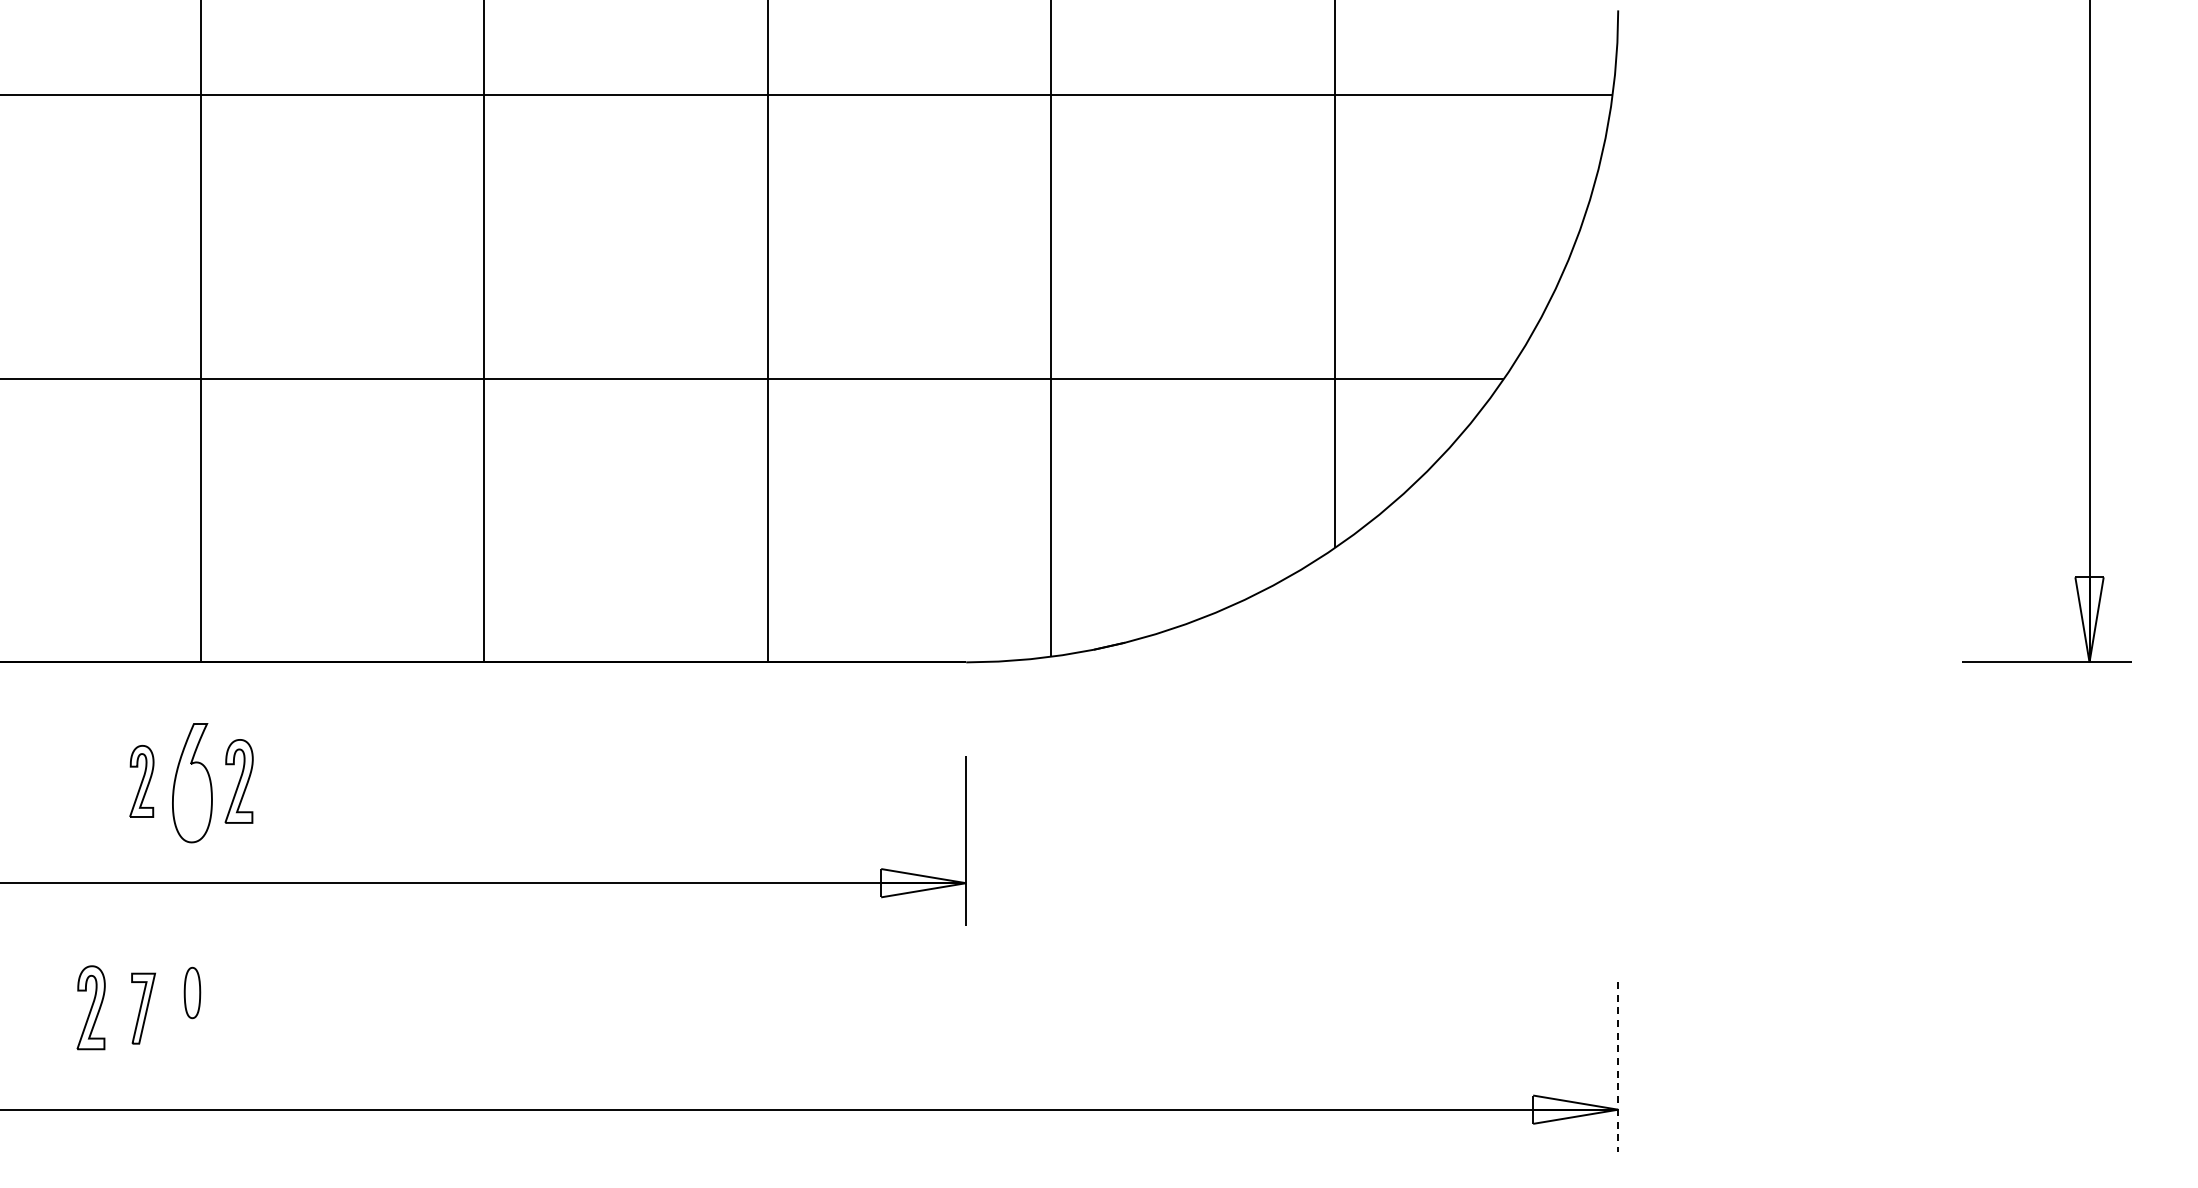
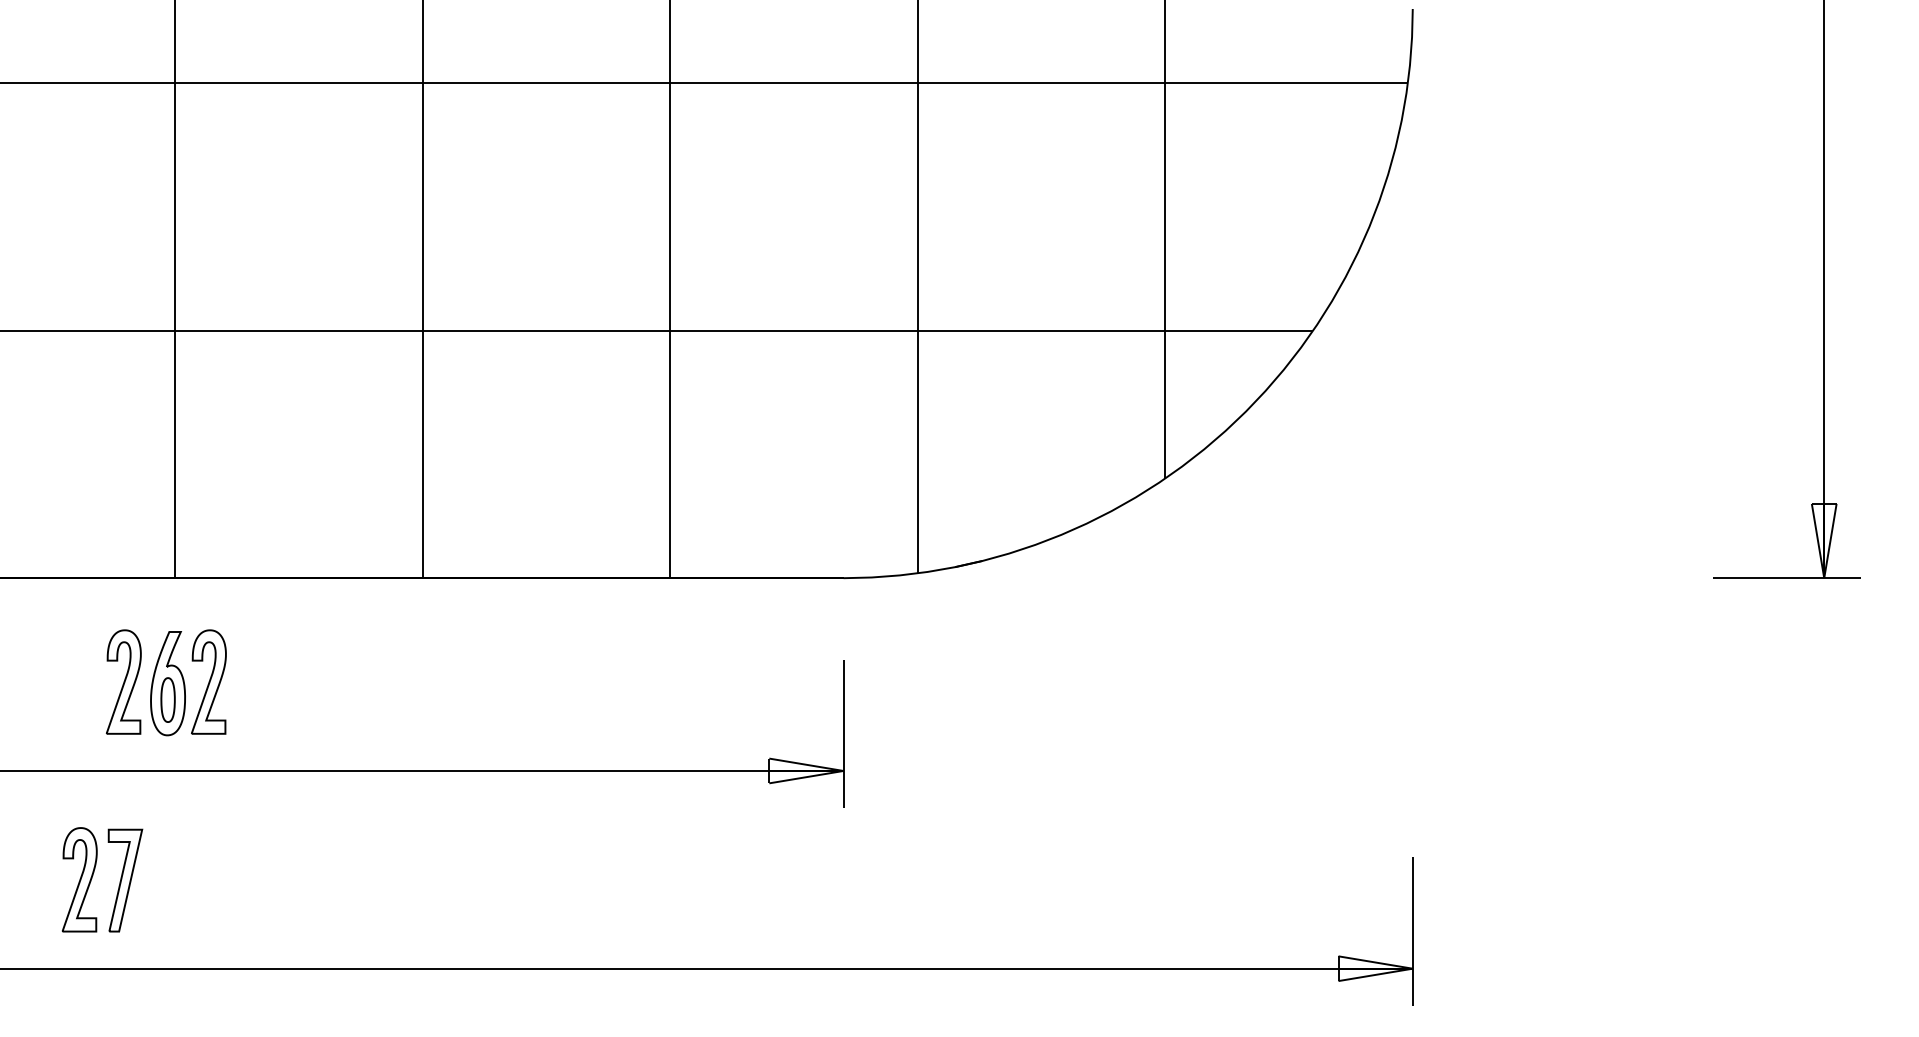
part: (141, 781) -> (123, 682), size x1.67
part: (238, 781) -> (208, 682), size x1.43
part: (192, 992) -> (168, 699), moved
part: (90, 1007) -> (79, 879), size x1.43
part: (143, 1008) -> (125, 880), size x1.67
line: (1618, 1067) -> (1413, 931), dashed -> solid

